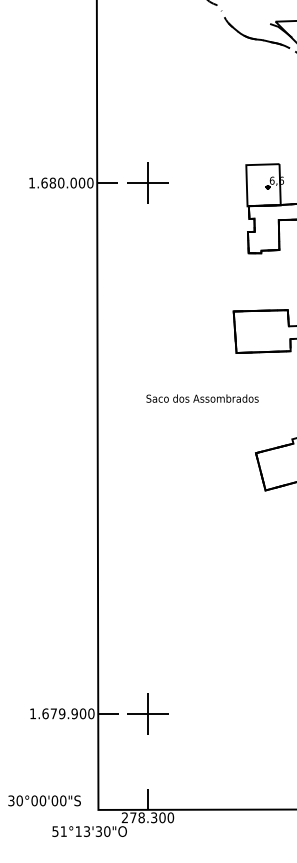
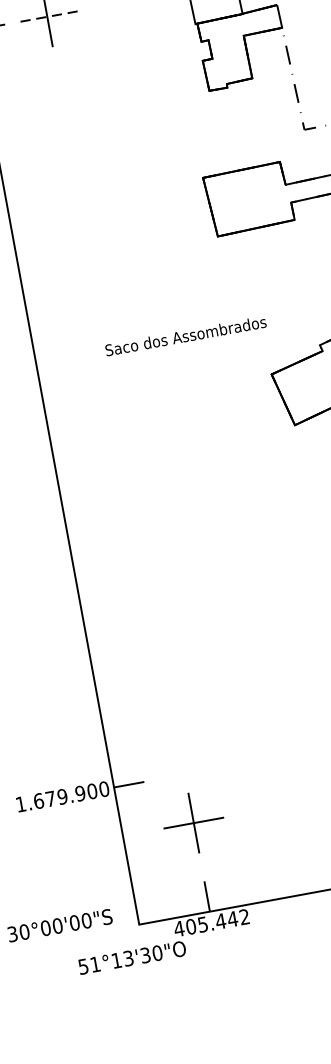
line: (147, 183) -> (46, 17), solid -> dashed
text: (202, 398) -> (185, 335), moved
part: (147, 713) -> (193, 822), moved
text: (147, 817) -> (211, 922), 278.300 -> 405.442

